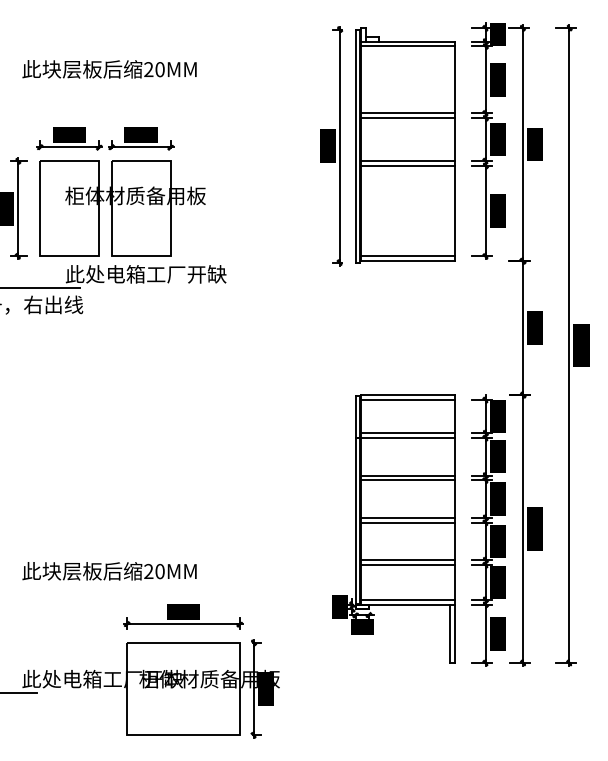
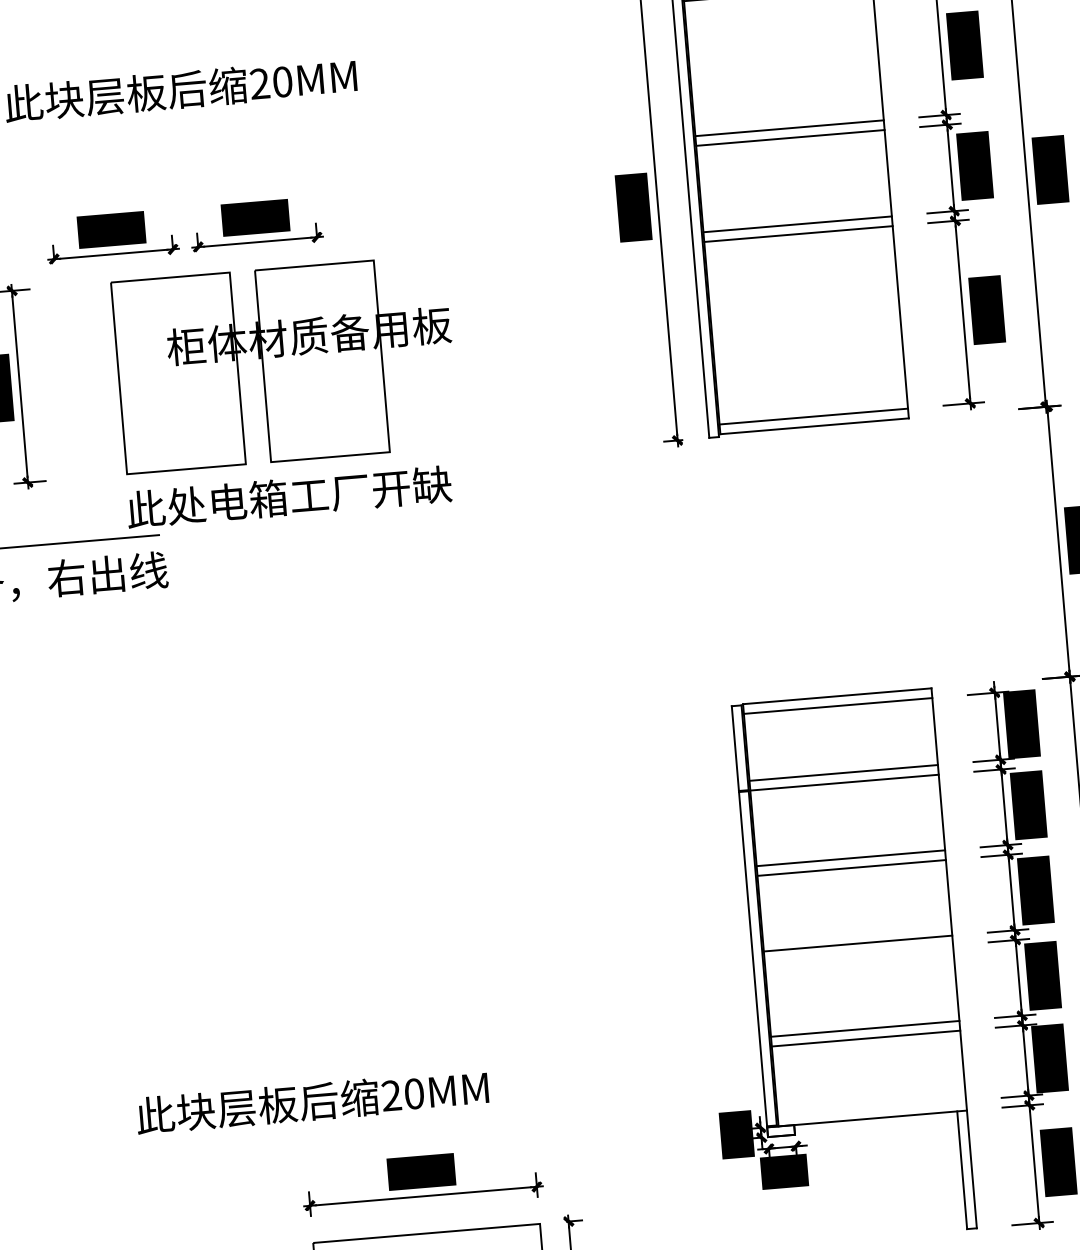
part: (122, 208) -> (284, 363), moved
line: (407, 522) -> (858, 953), removed
text: (109, 571) -> (312, 1102), moved
line: (407, 599) -> (871, 1108), removed

